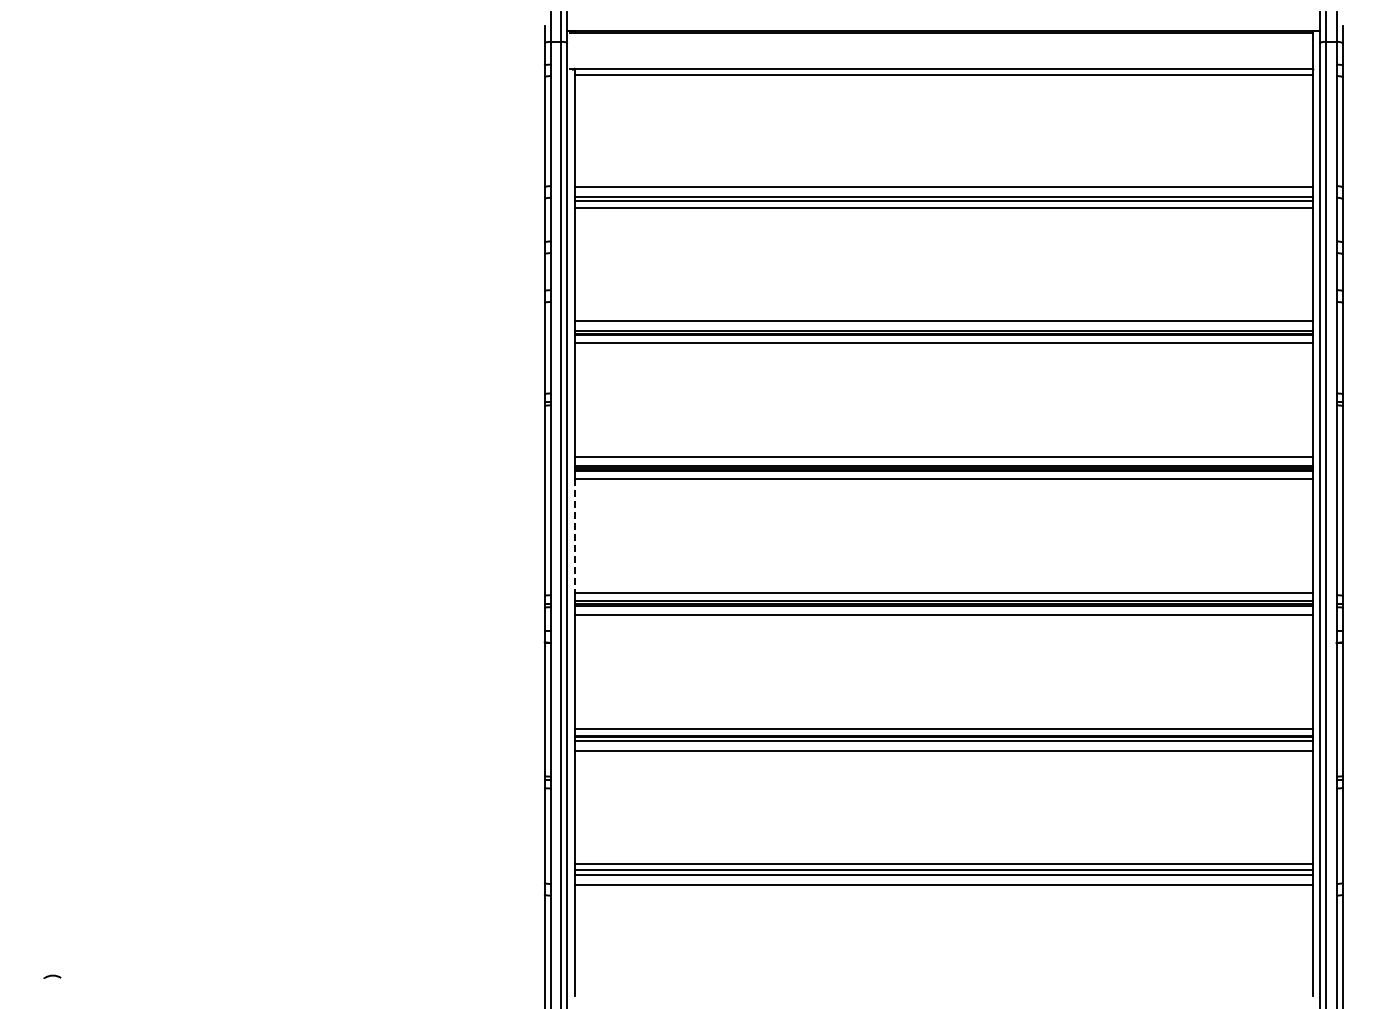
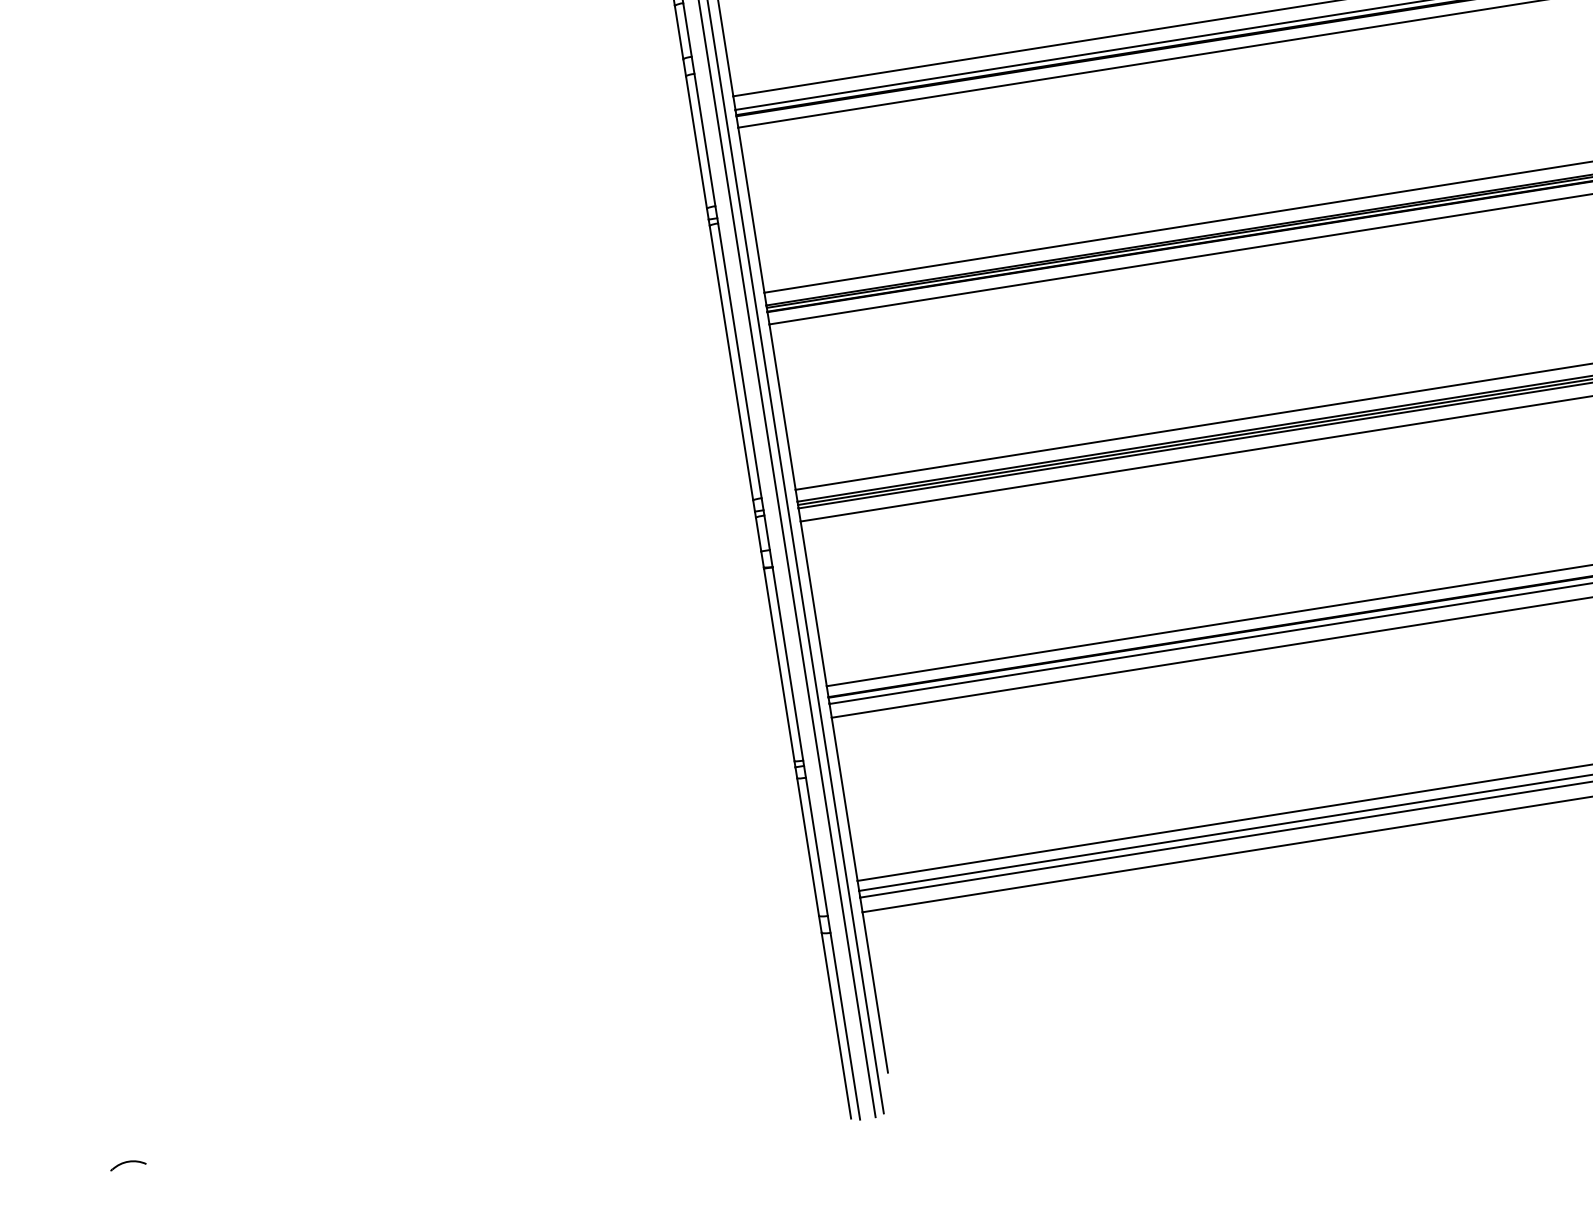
line: (574, 536) -> (782, 407), dashed -> solid
part: (52, 976) -> (128, 1164), size x1.43

